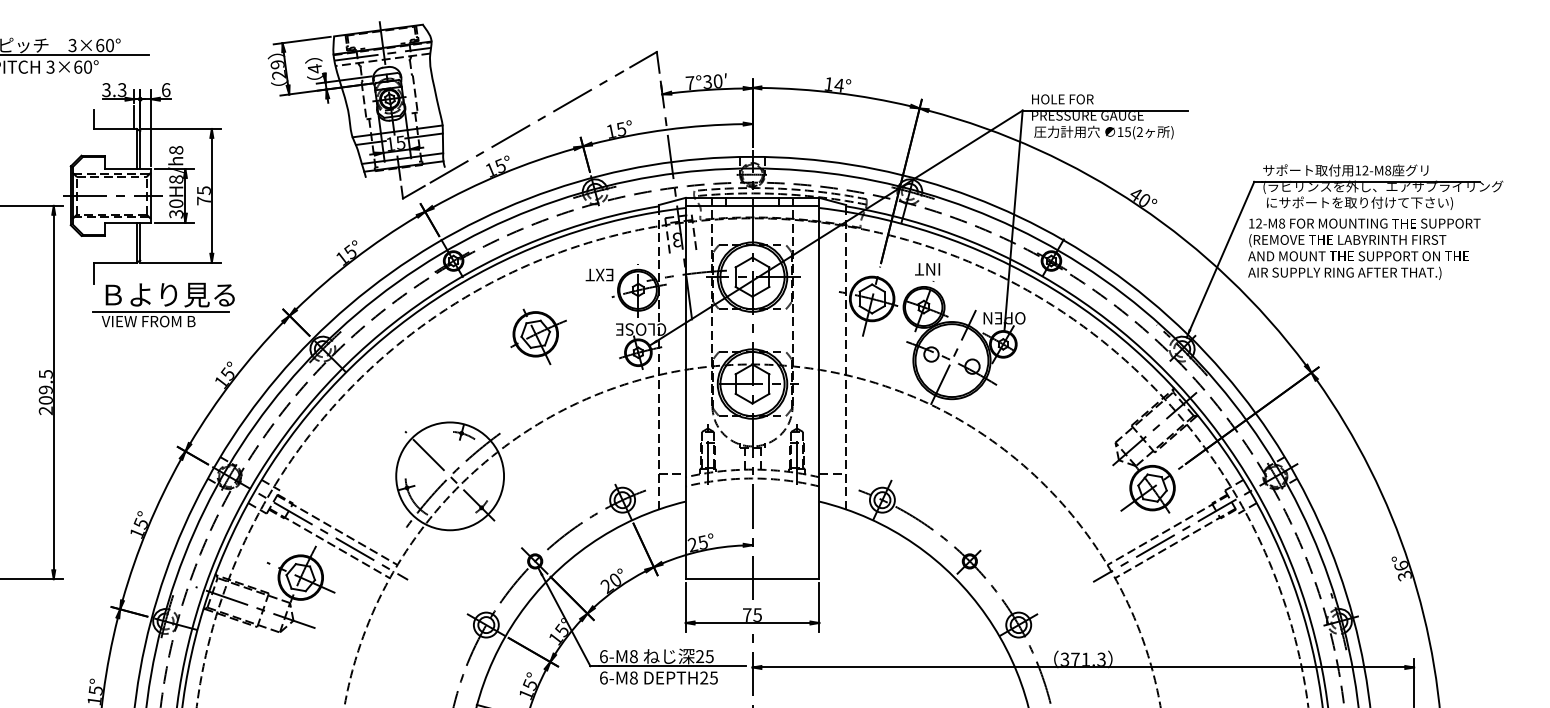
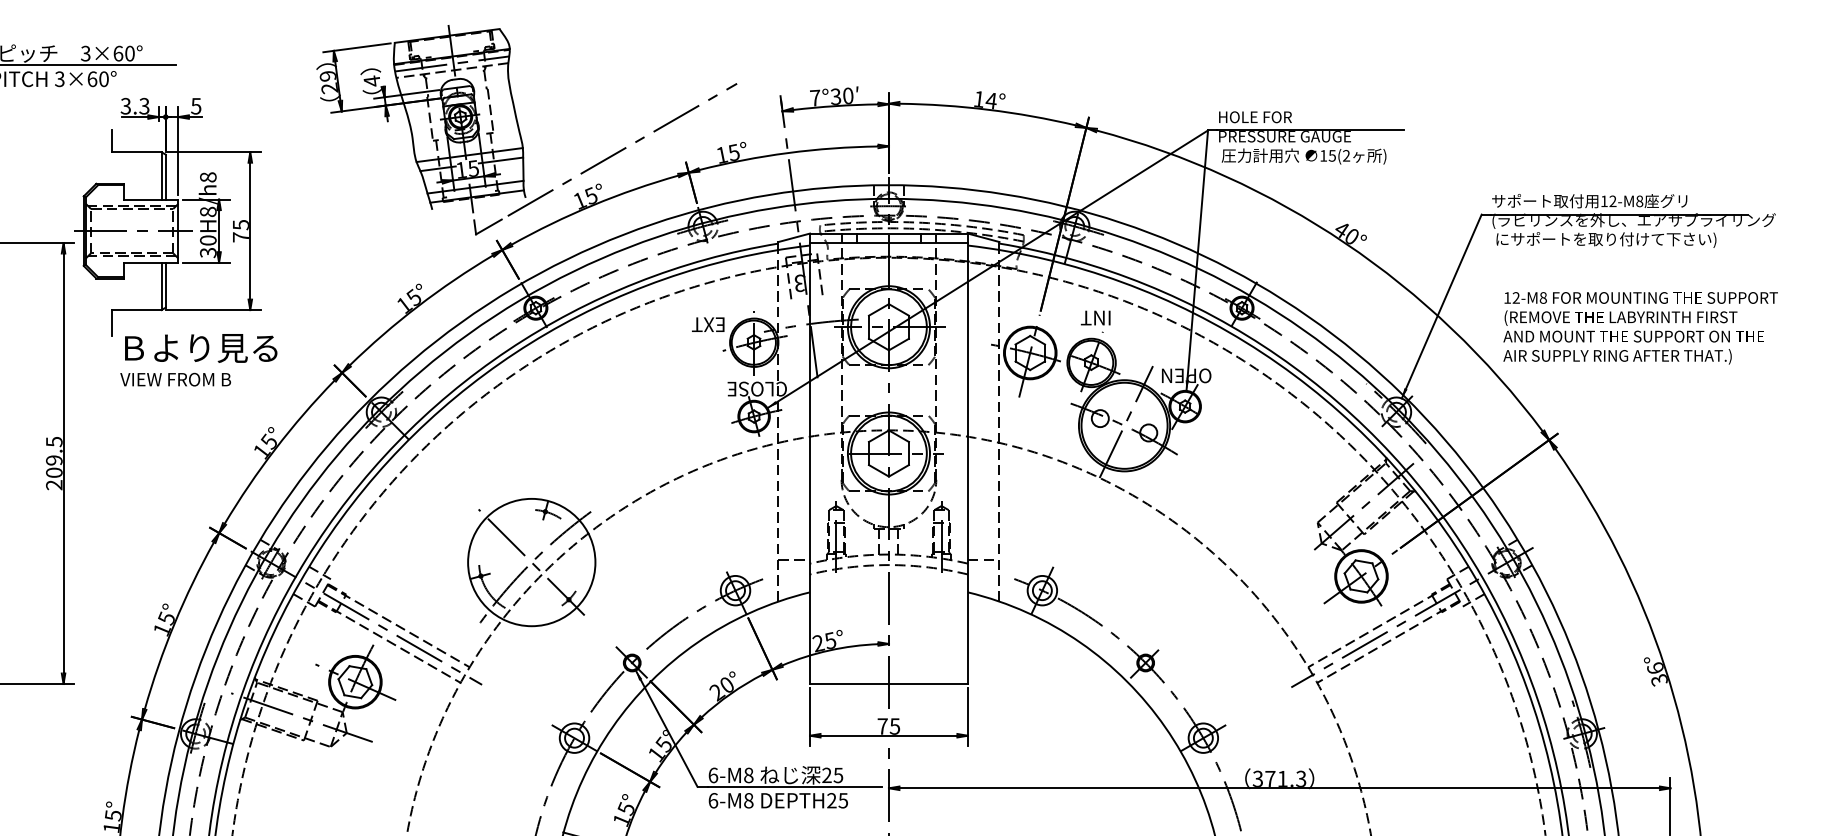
part: (644, 62) -> (761, 73), removed
text: (166, 89) -> (196, 105), 6 -> 5
line: (134, 117) -> (158, 138), removed
text: (1364, 249) -> (1640, 328), moved
line: (161, 312) -> (190, 368), removed
part: (538, 336) -> (636, 397), removed

